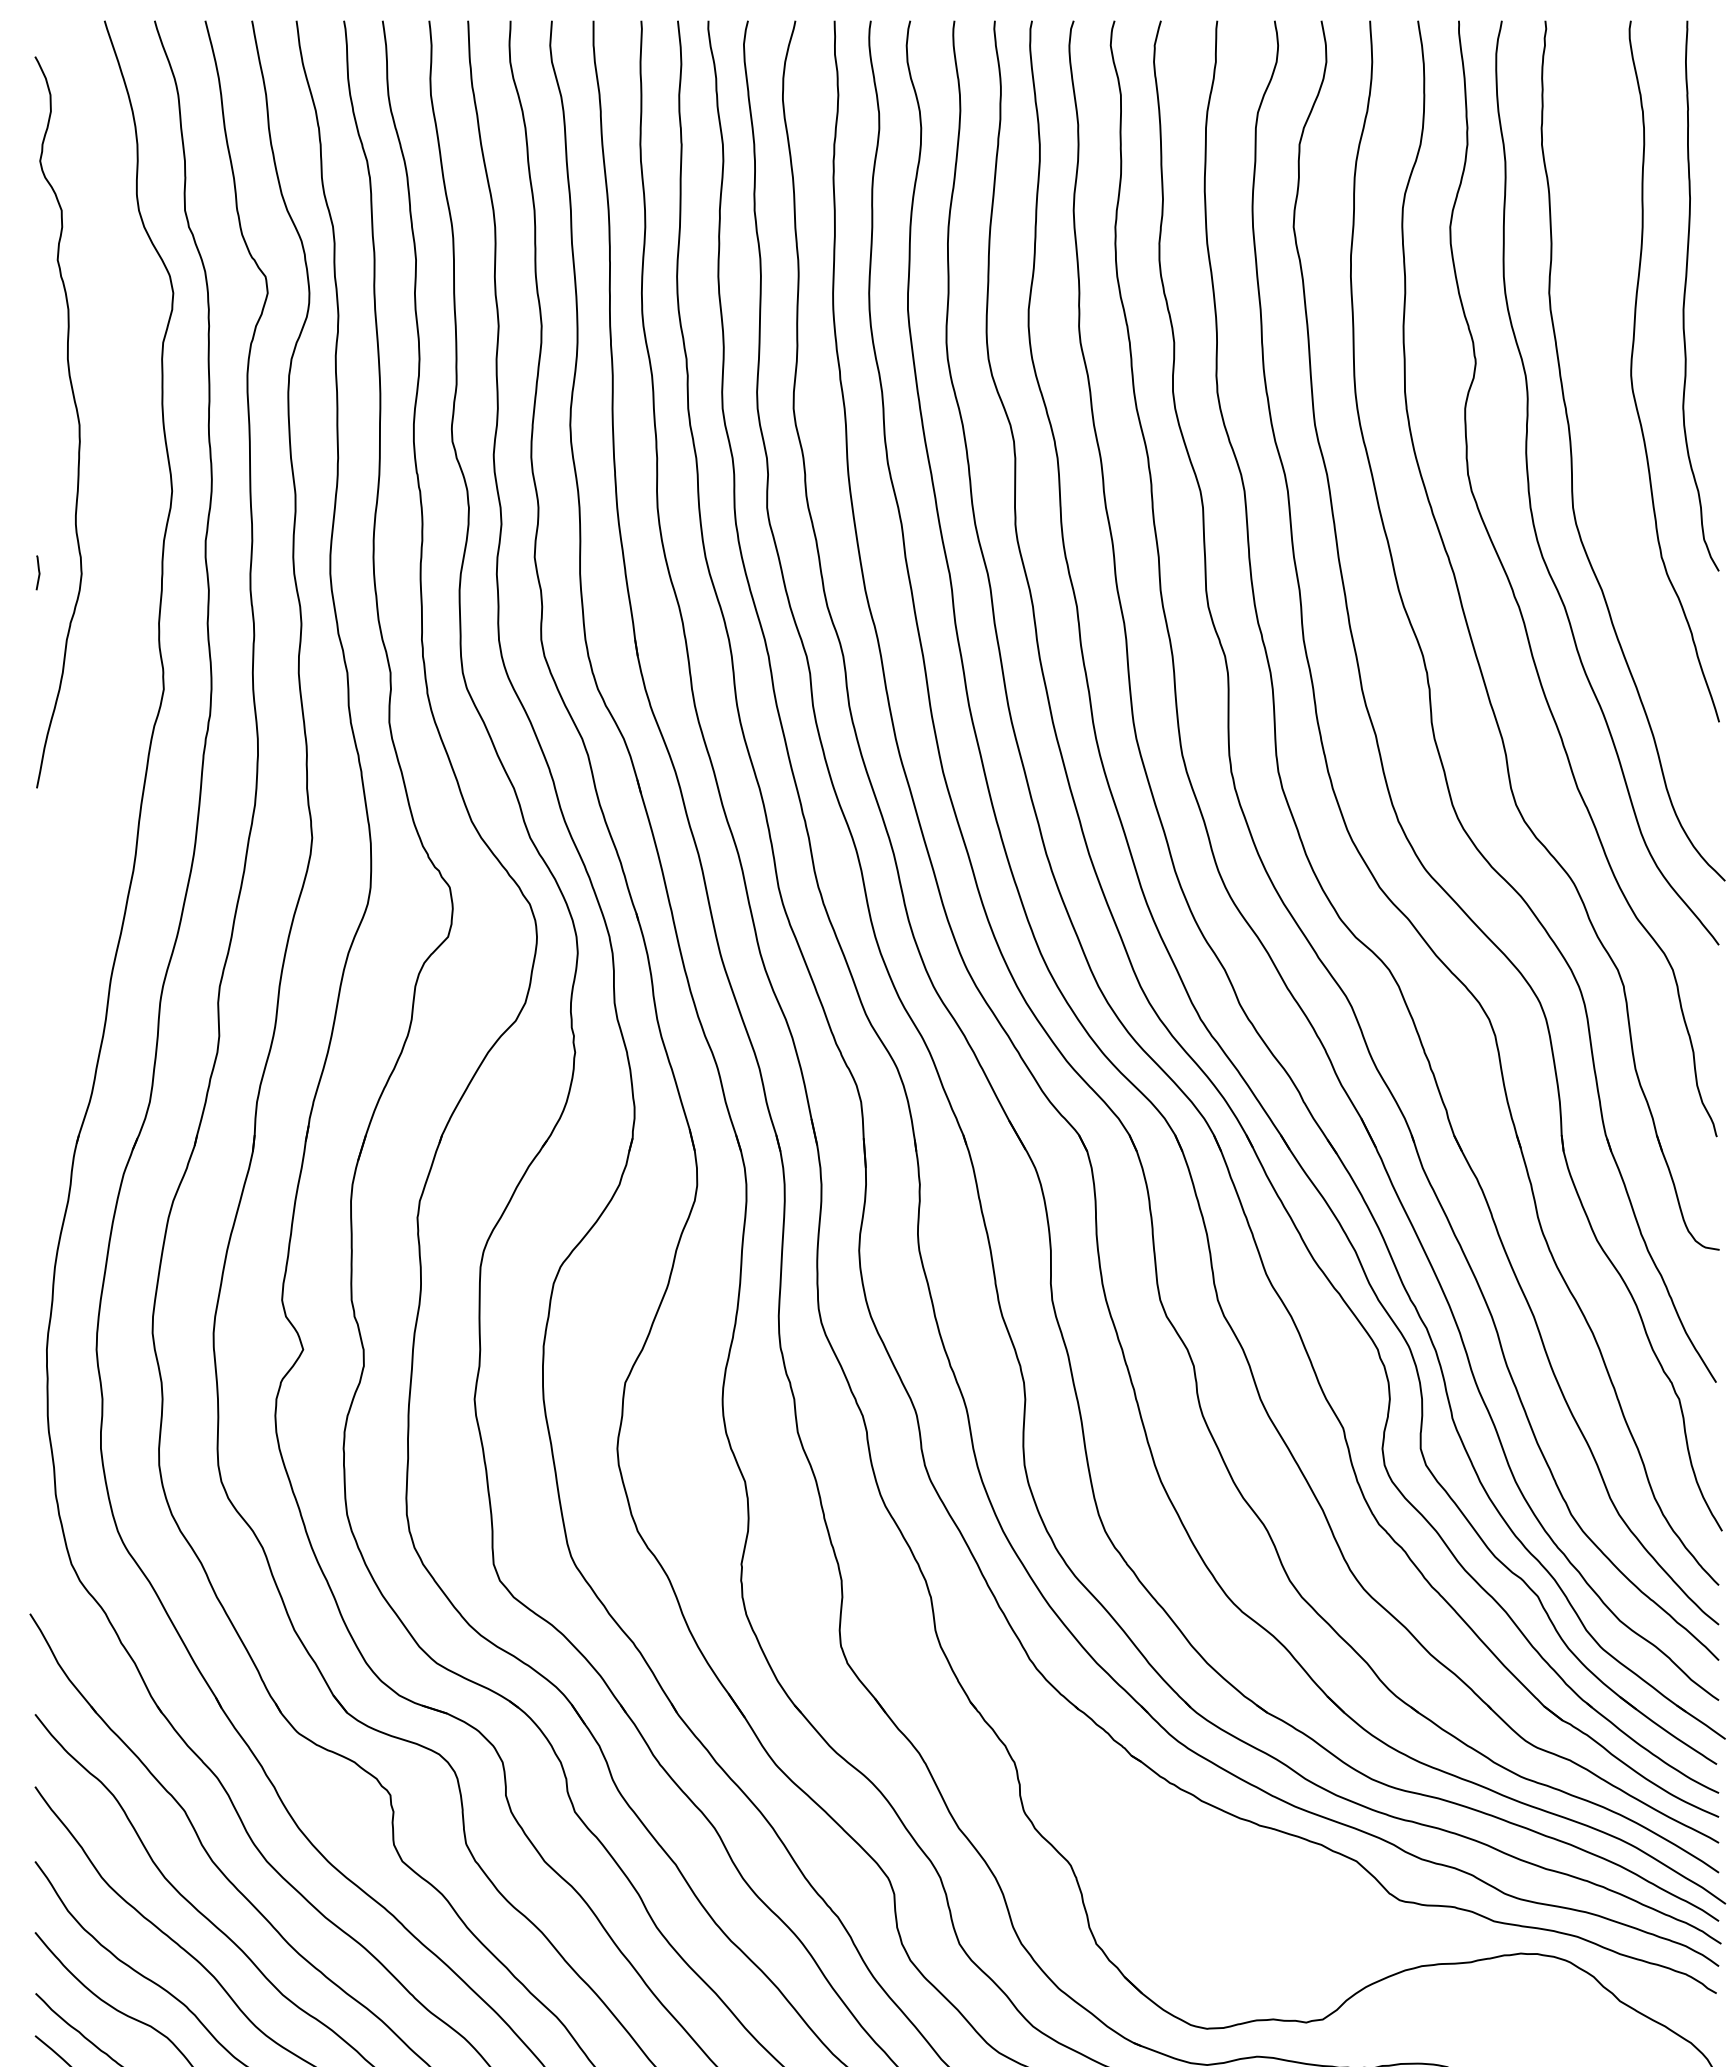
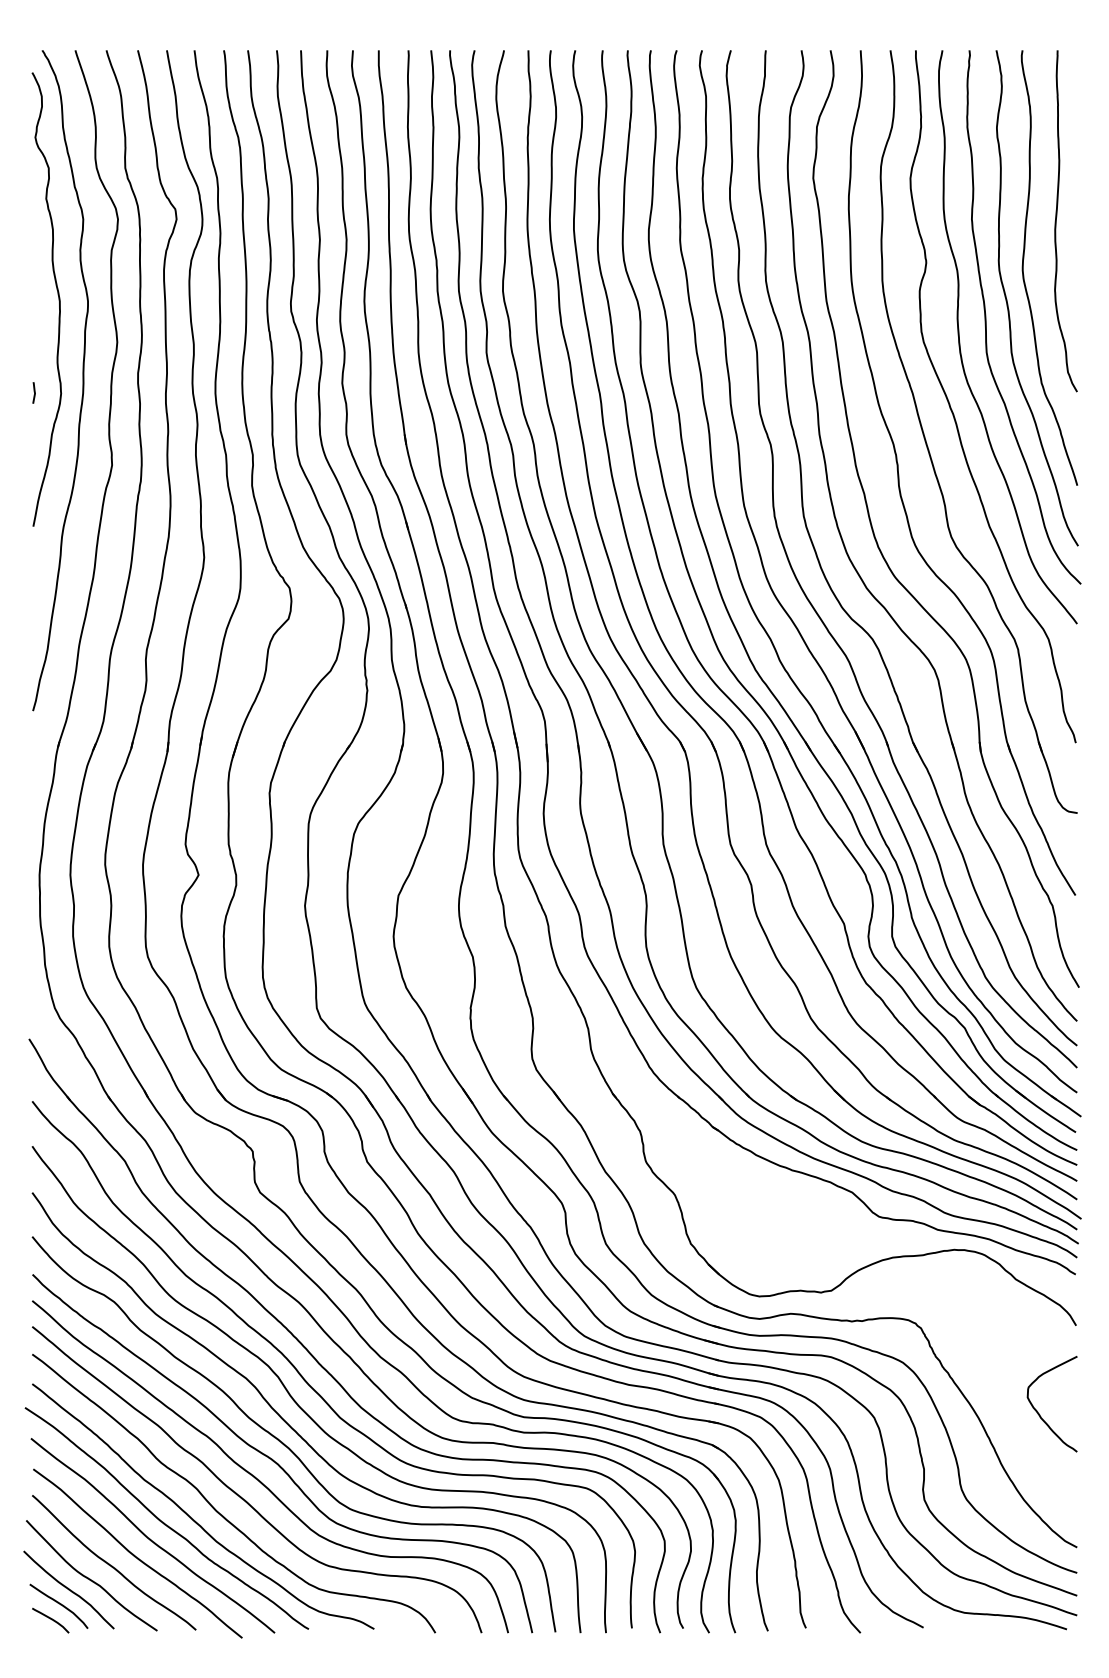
curve: (1608, 428) -> (1008, 303), added
curve: (116, 552) -> (82, 380), added

